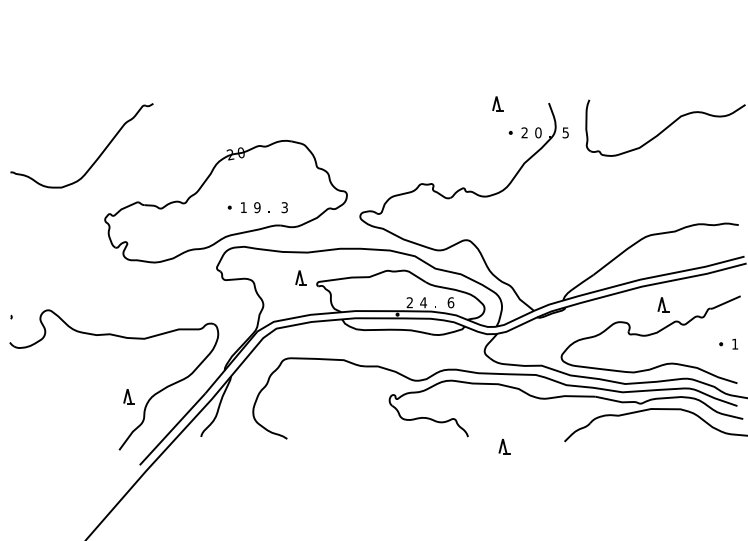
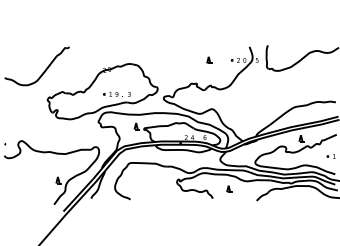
part: (498, 102) -> (209, 59), moved
part: (504, 445) -> (229, 188), moved

